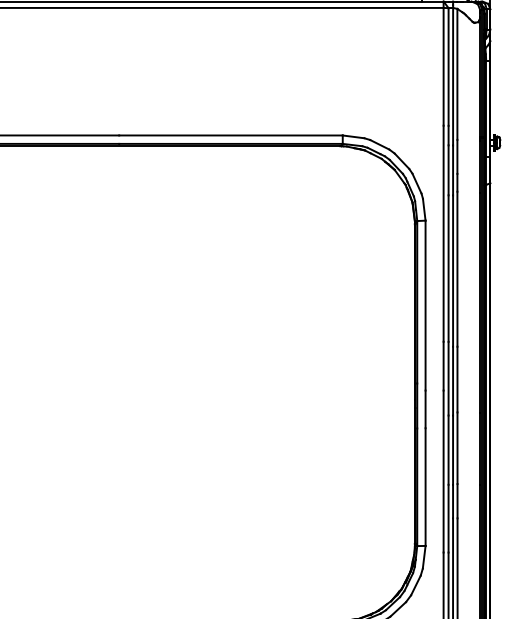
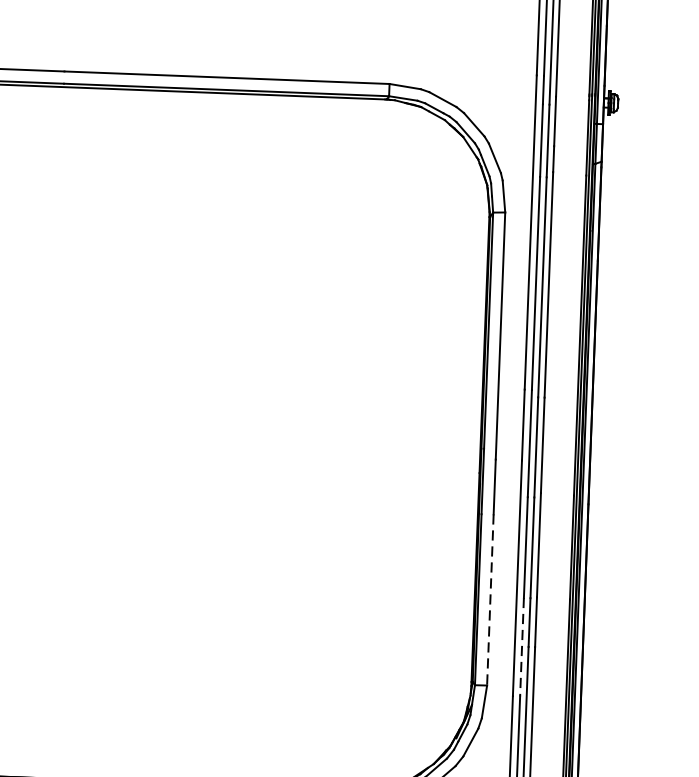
line: (425, 487) -> (490, 600), solid -> dashed
line: (448, 518) -> (521, 646), solid -> dashed

